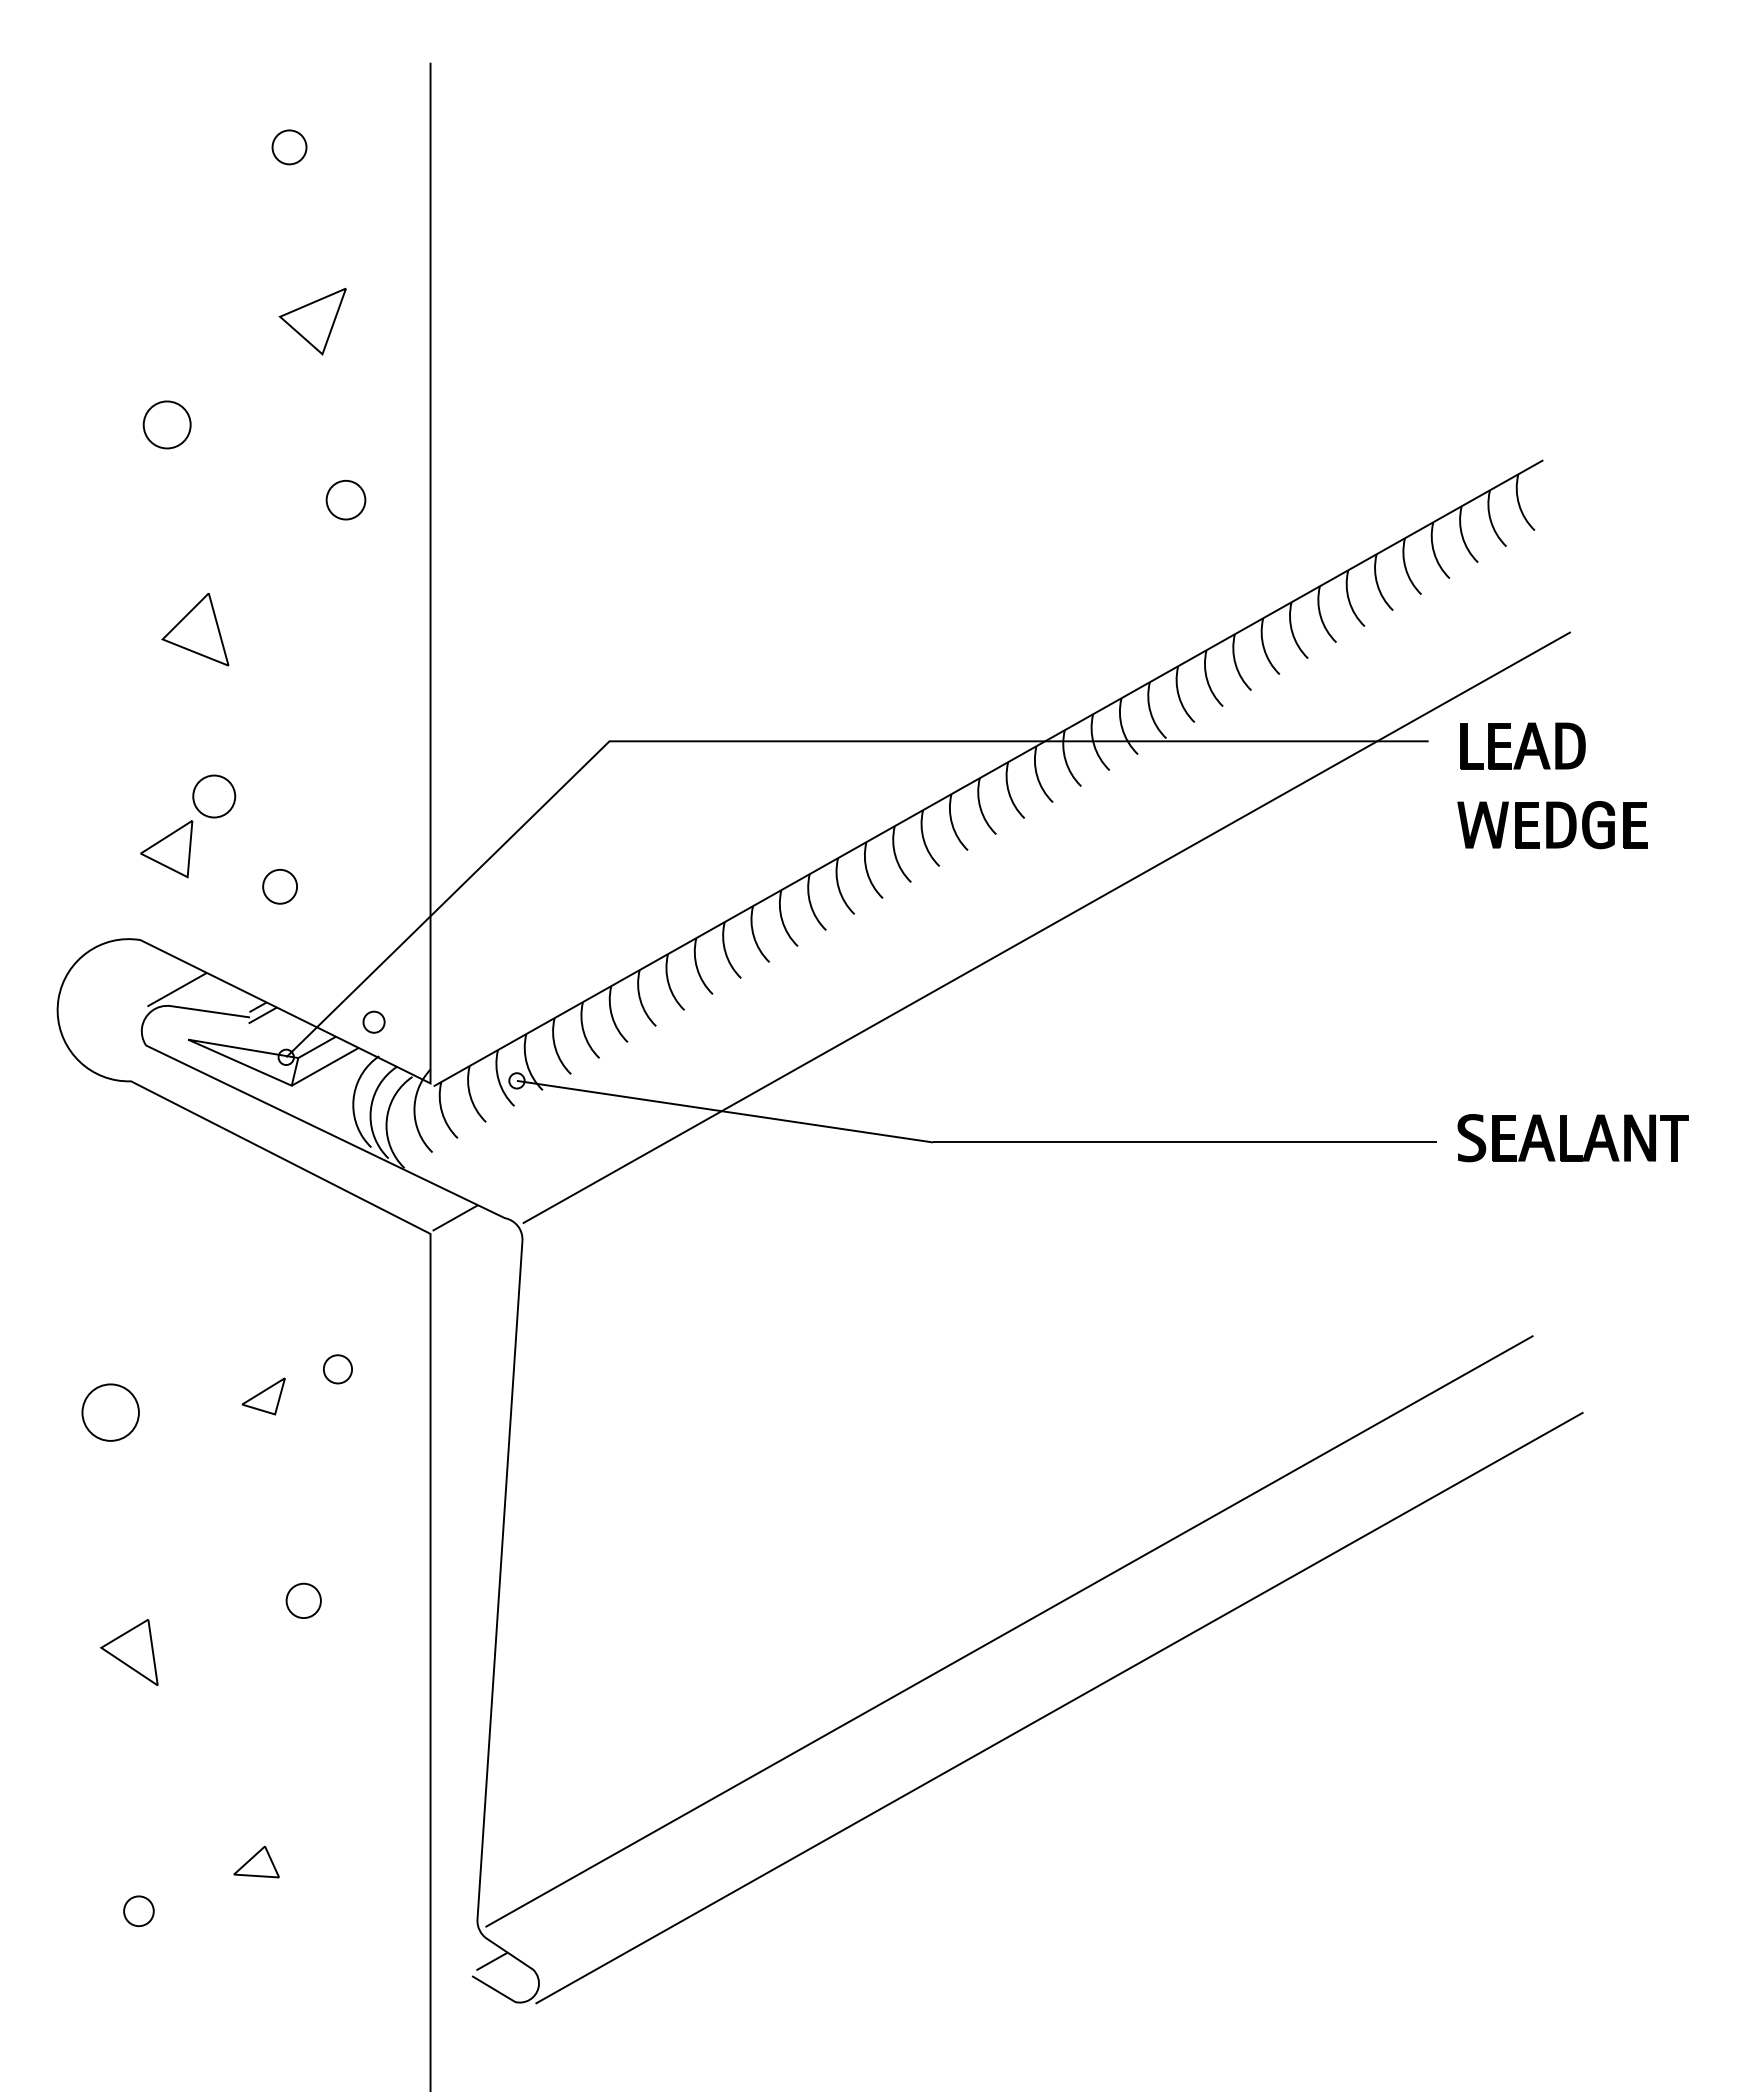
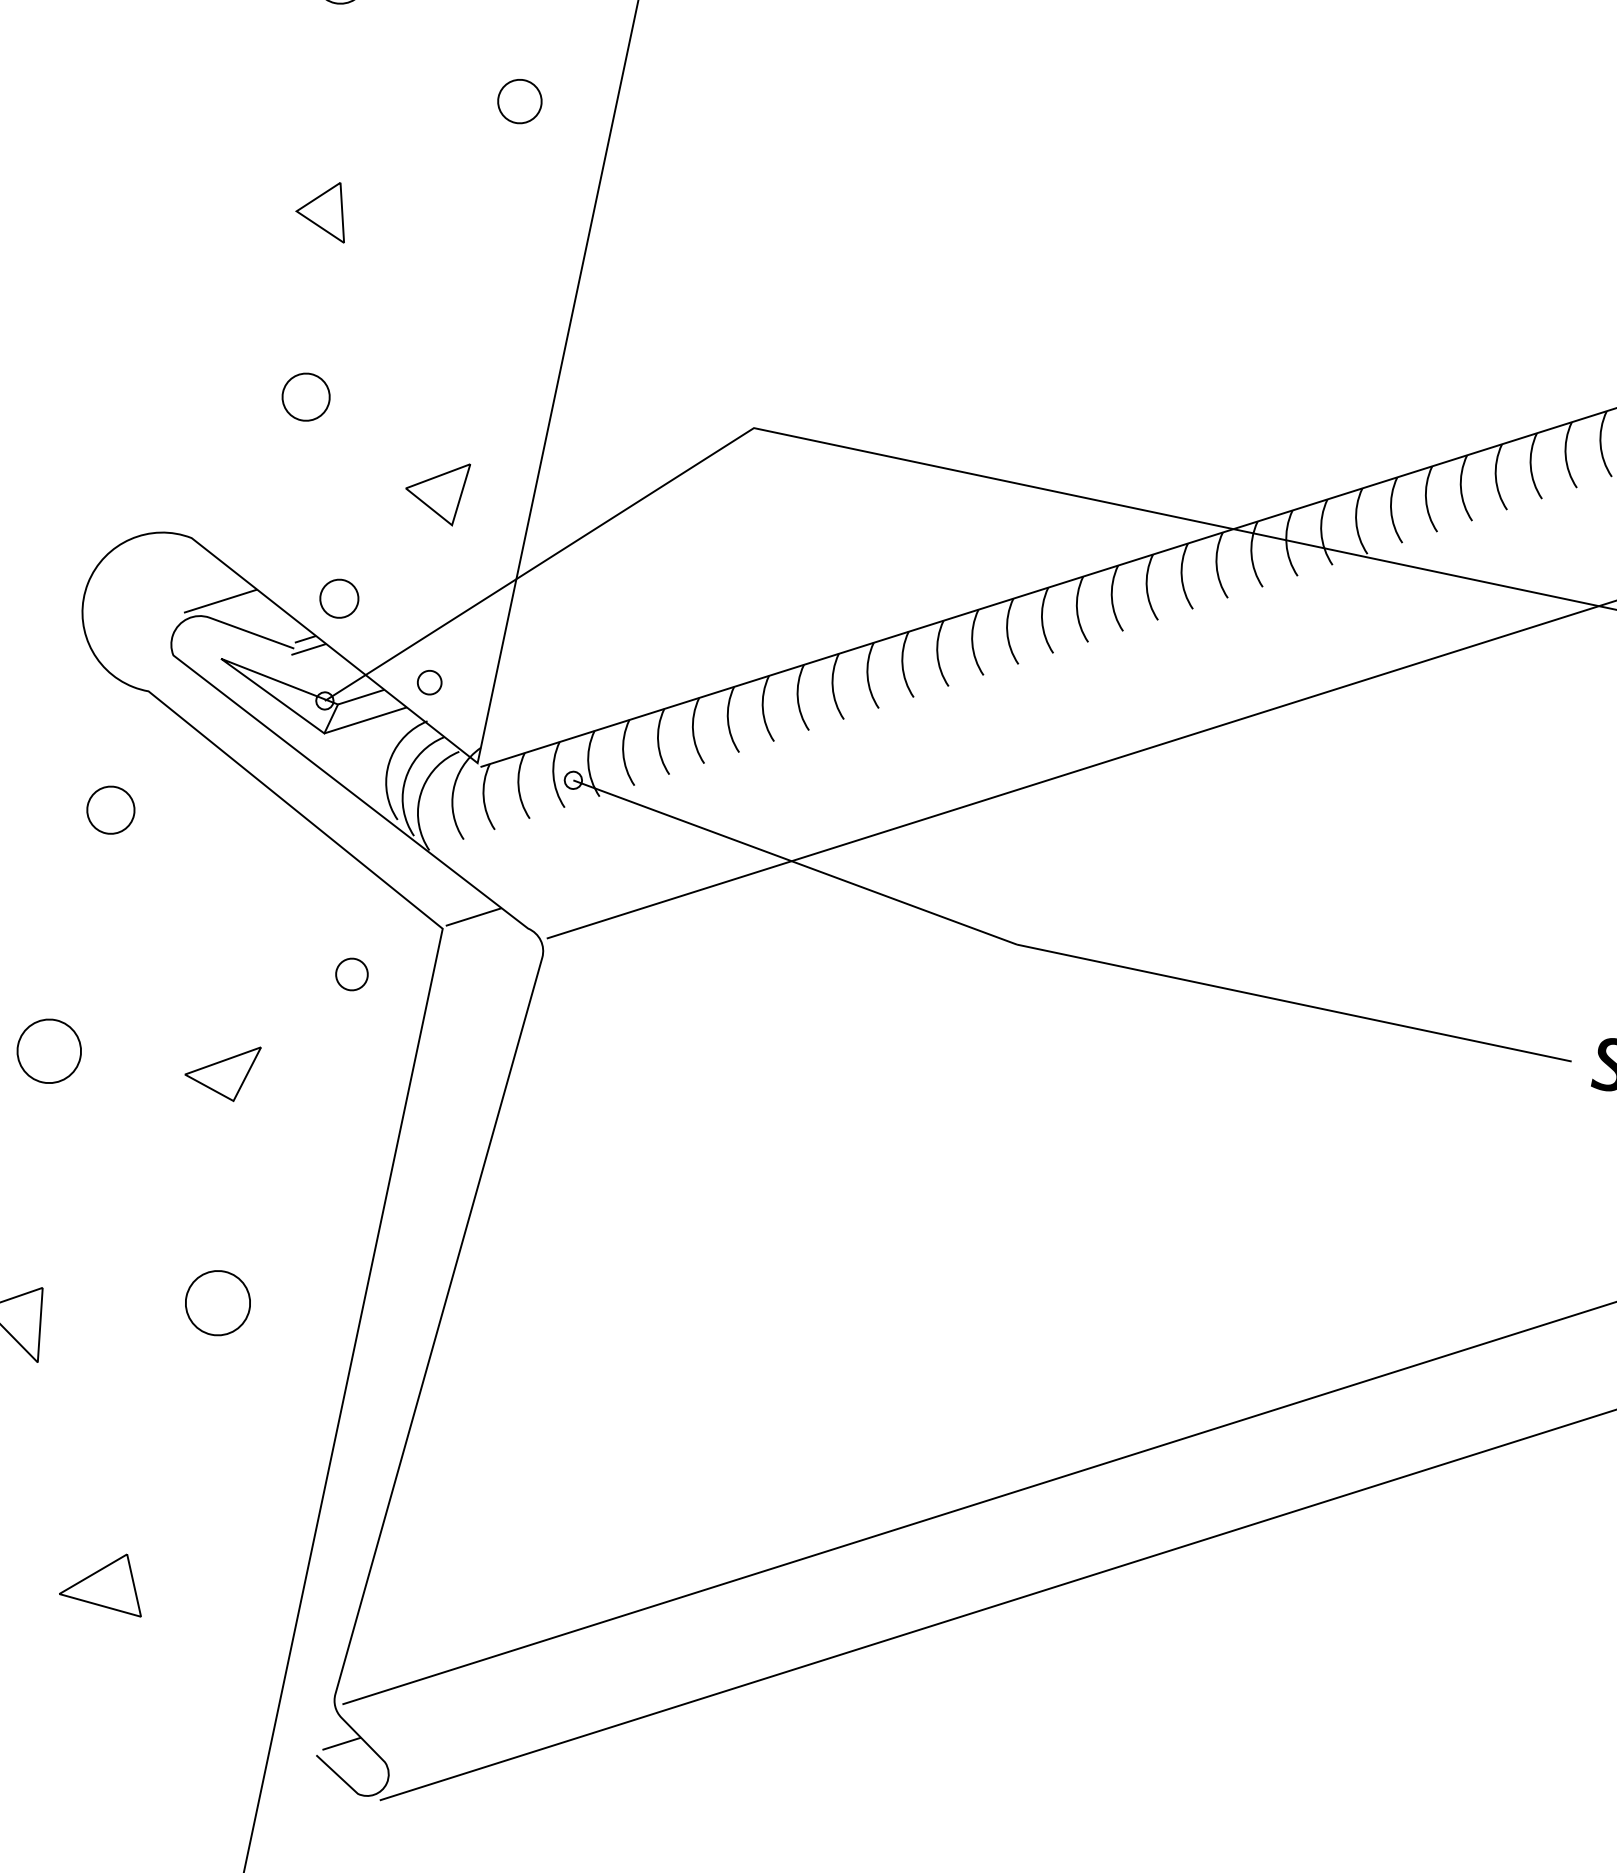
part: (194, 629) -> (323, 208), size x0.71
part: (166, 849) -> (435, 489), moved
part: (279, 886) -> (338, 598), moved
part: (119, 1191) -> (110, 809), added
part: (337, 1369) -> (351, 974), moved
part: (263, 1396) -> (221, 1068), size x1.43
part: (303, 1600) -> (217, 1302), size x1.67
part: (256, 1861) -> (105, 1579), size x1.67

